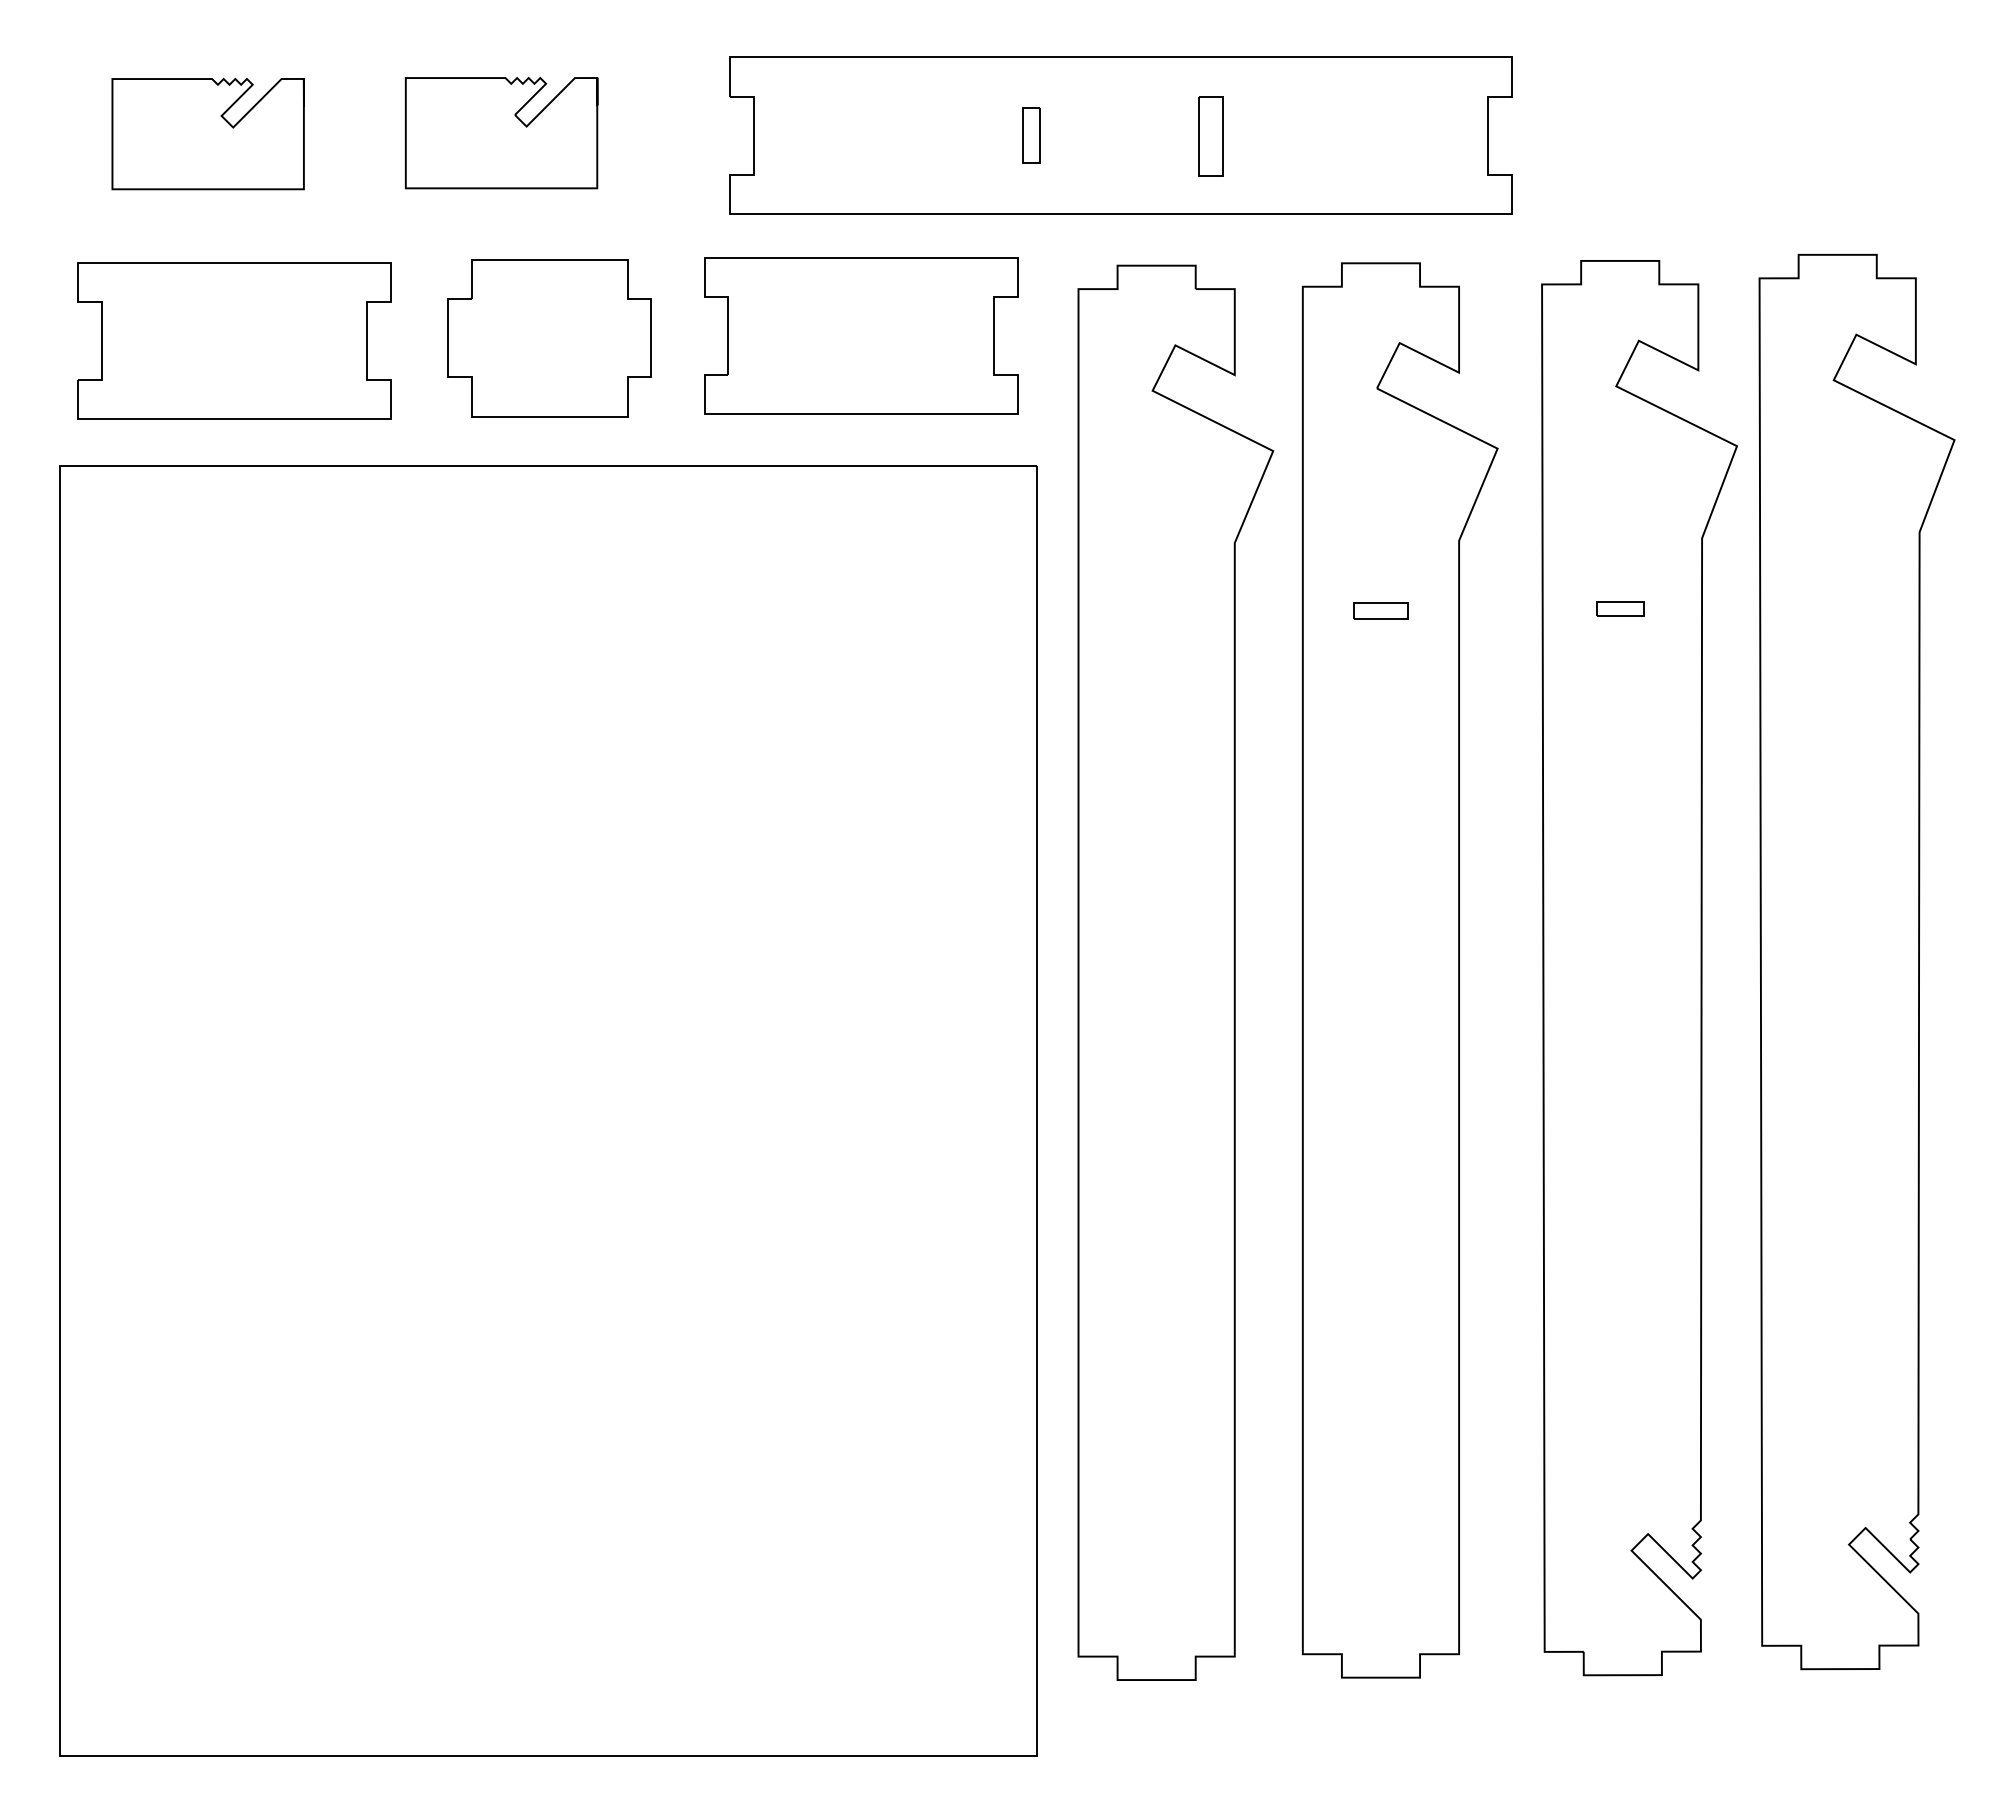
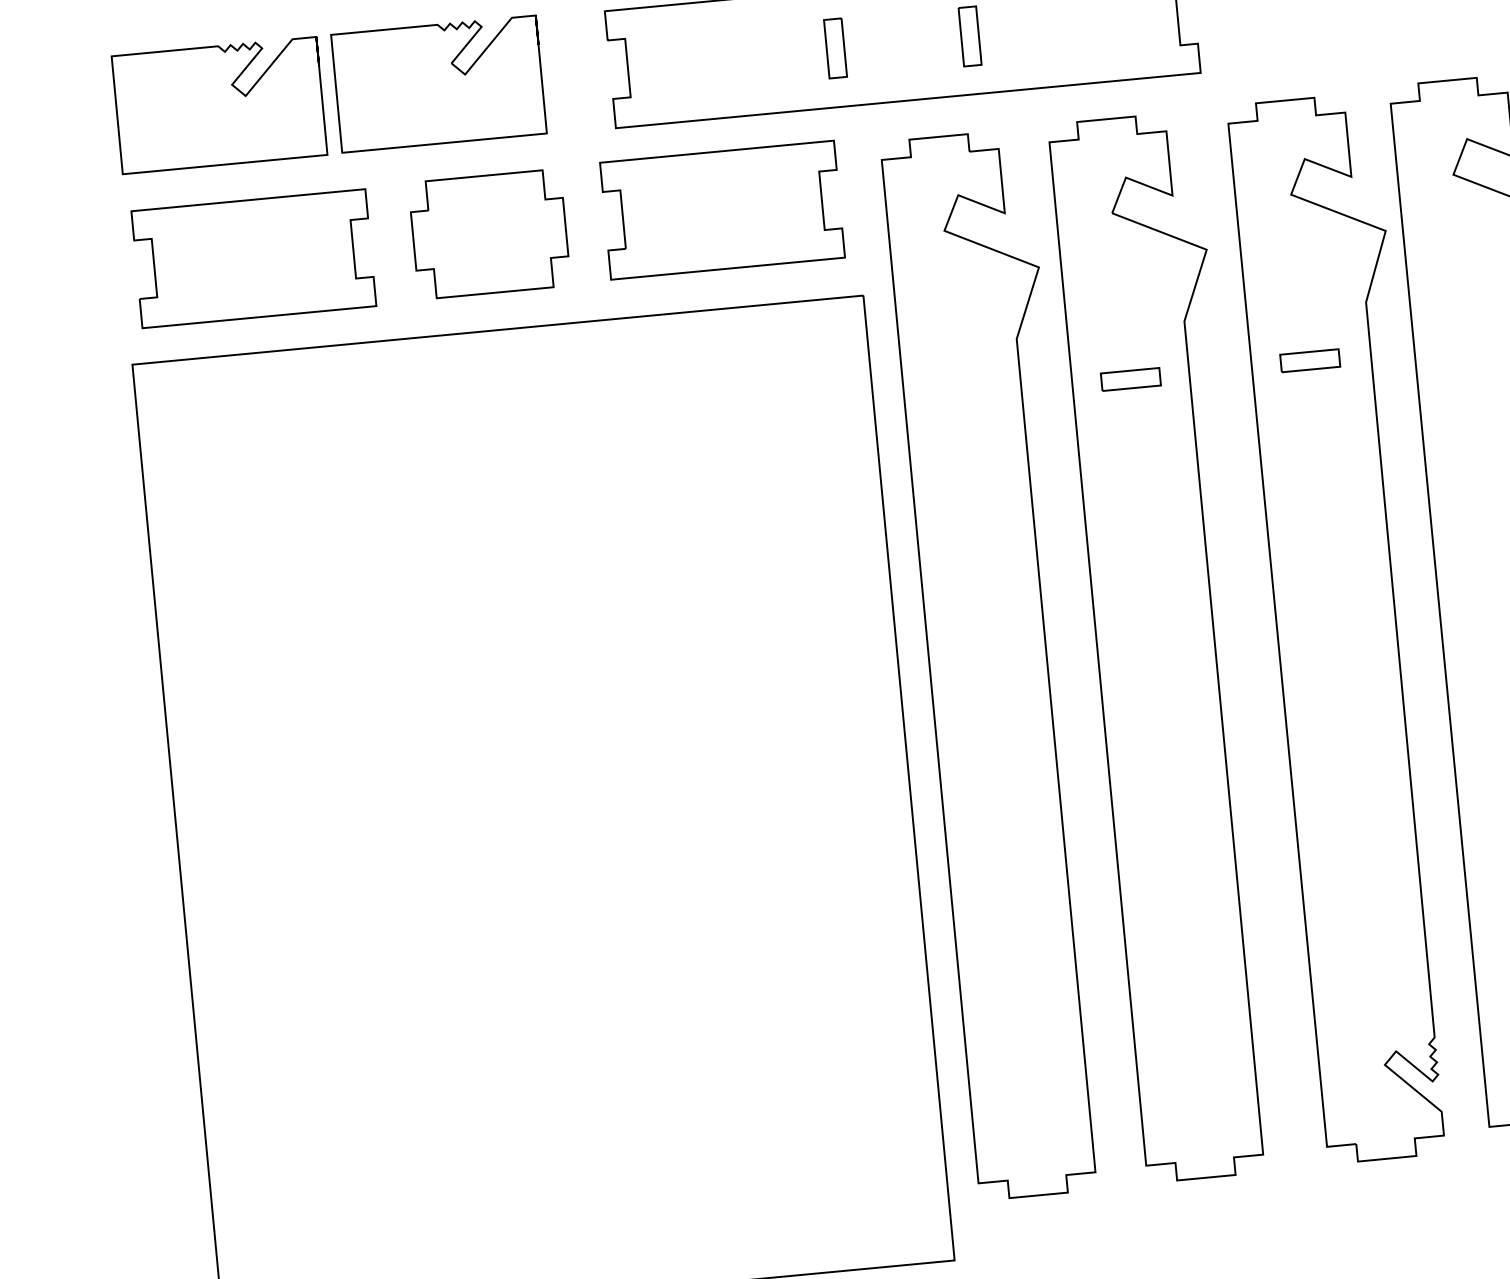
part: (501, 132) -> (438, 83), size x1.43
part: (207, 133) -> (218, 105), size x1.43
part: (1031, 135) -> (835, 48), size x1.43
part: (1620, 608) -> (1309, 360), size x1.67
part: (1380, 610) -> (1130, 379), size x1.43

